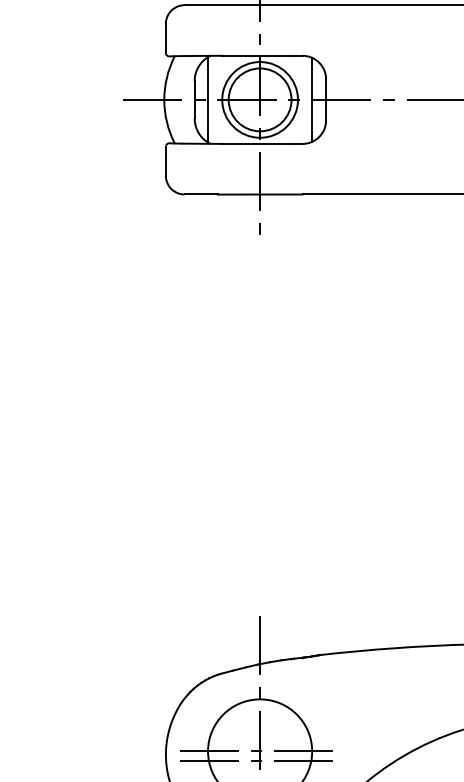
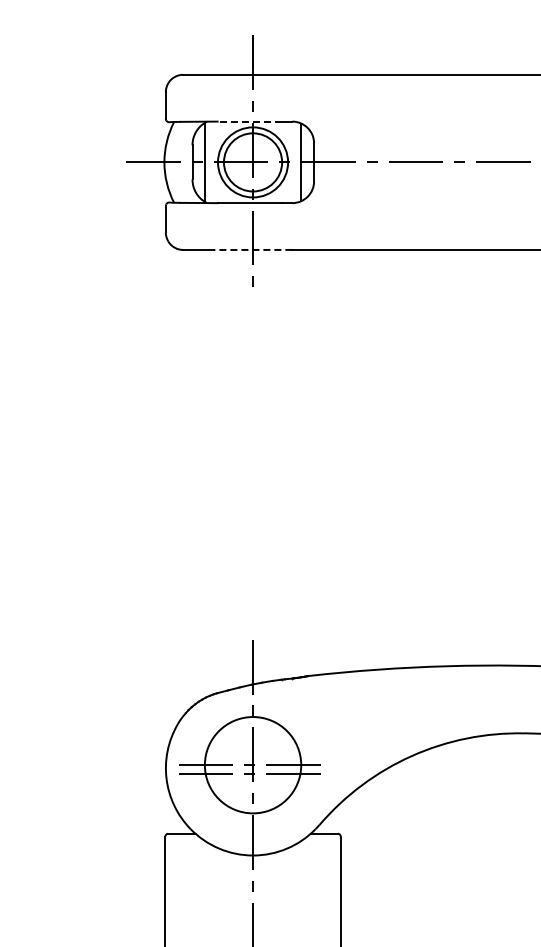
line: (256, 55) -> (249, 121), solid -> dashed
line: (259, 194) -> (252, 249), solid -> dashed

